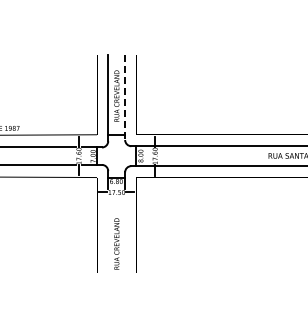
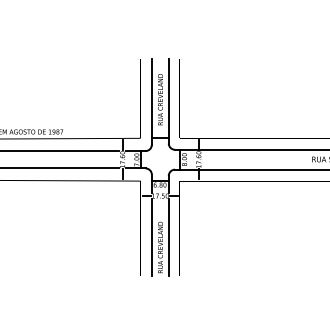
line: (124, 97) -> (168, 101), dashed -> solid
line: (107, 233) -> (151, 237), added
line: (124, 233) -> (168, 237), added

